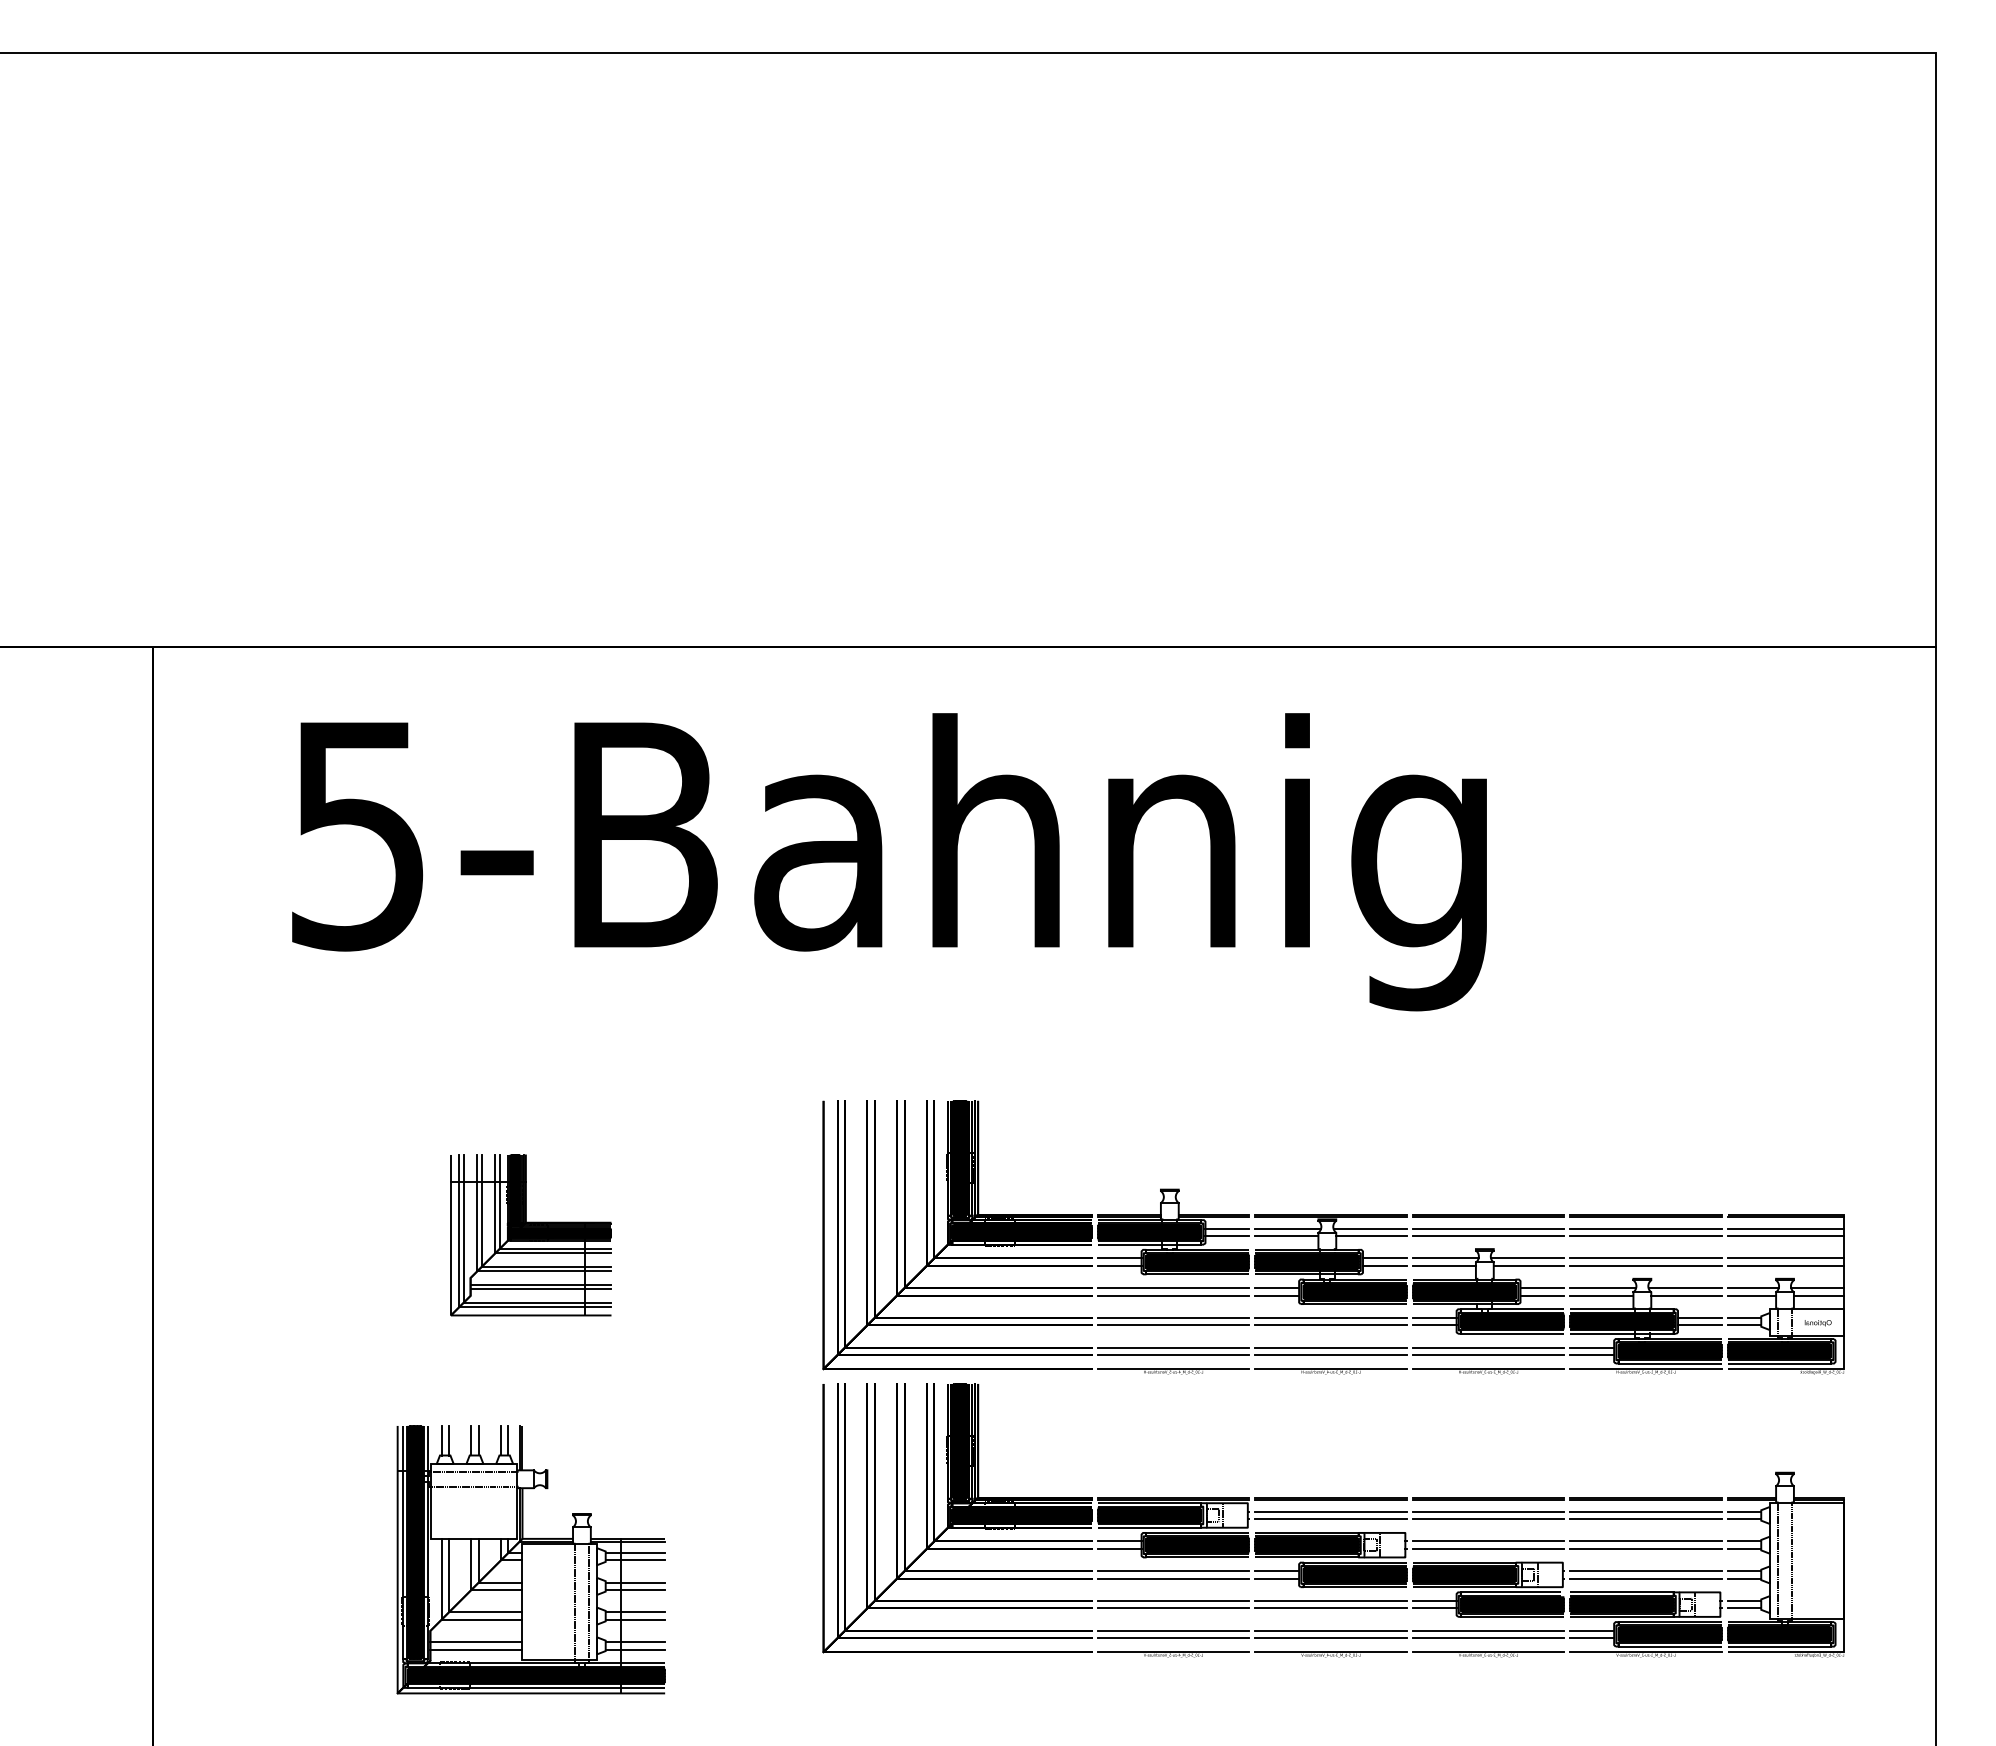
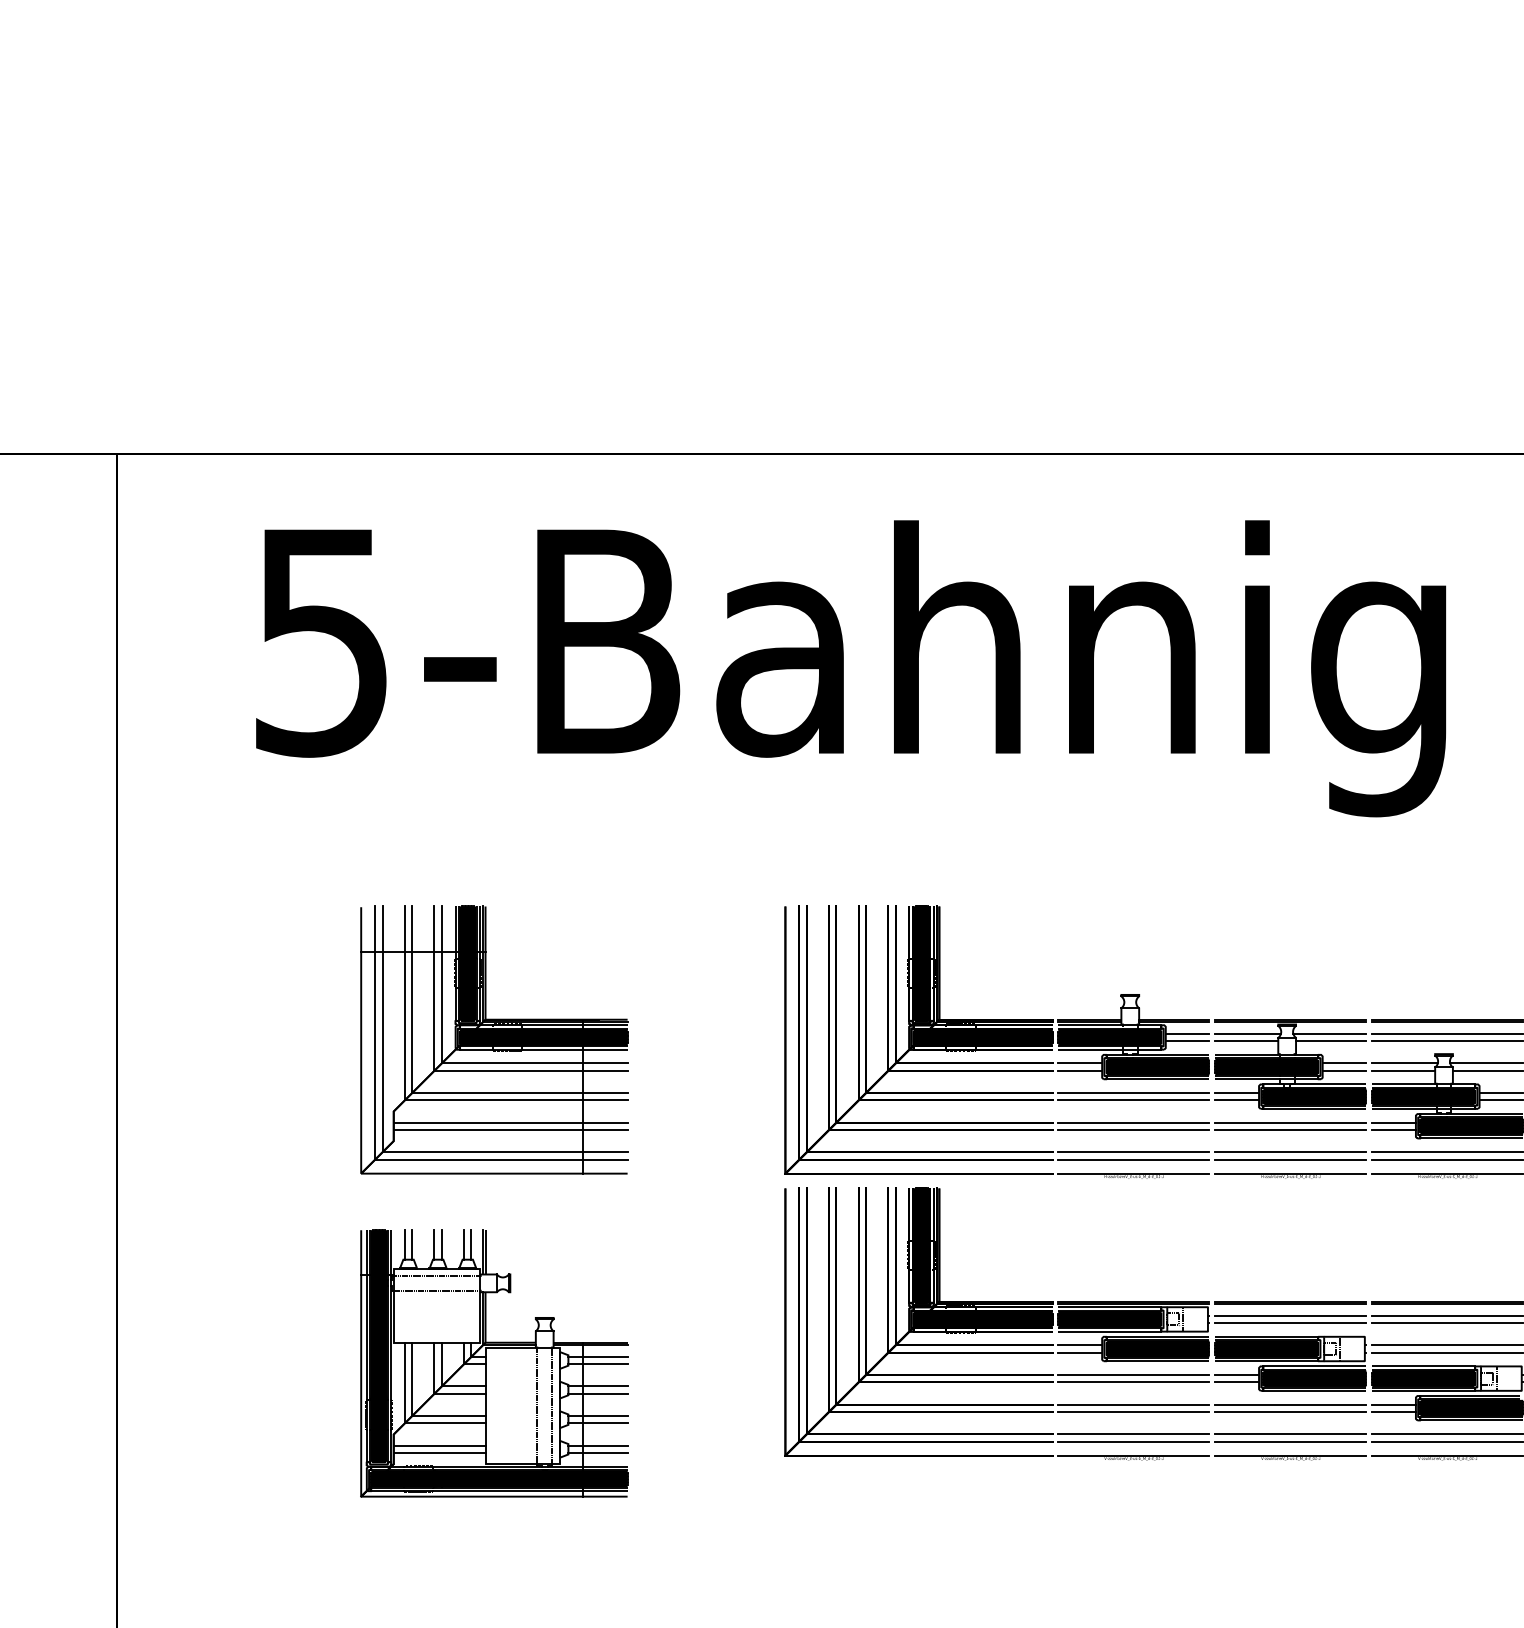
part: (530, 1234) -> (493, 1039), size x1.67

